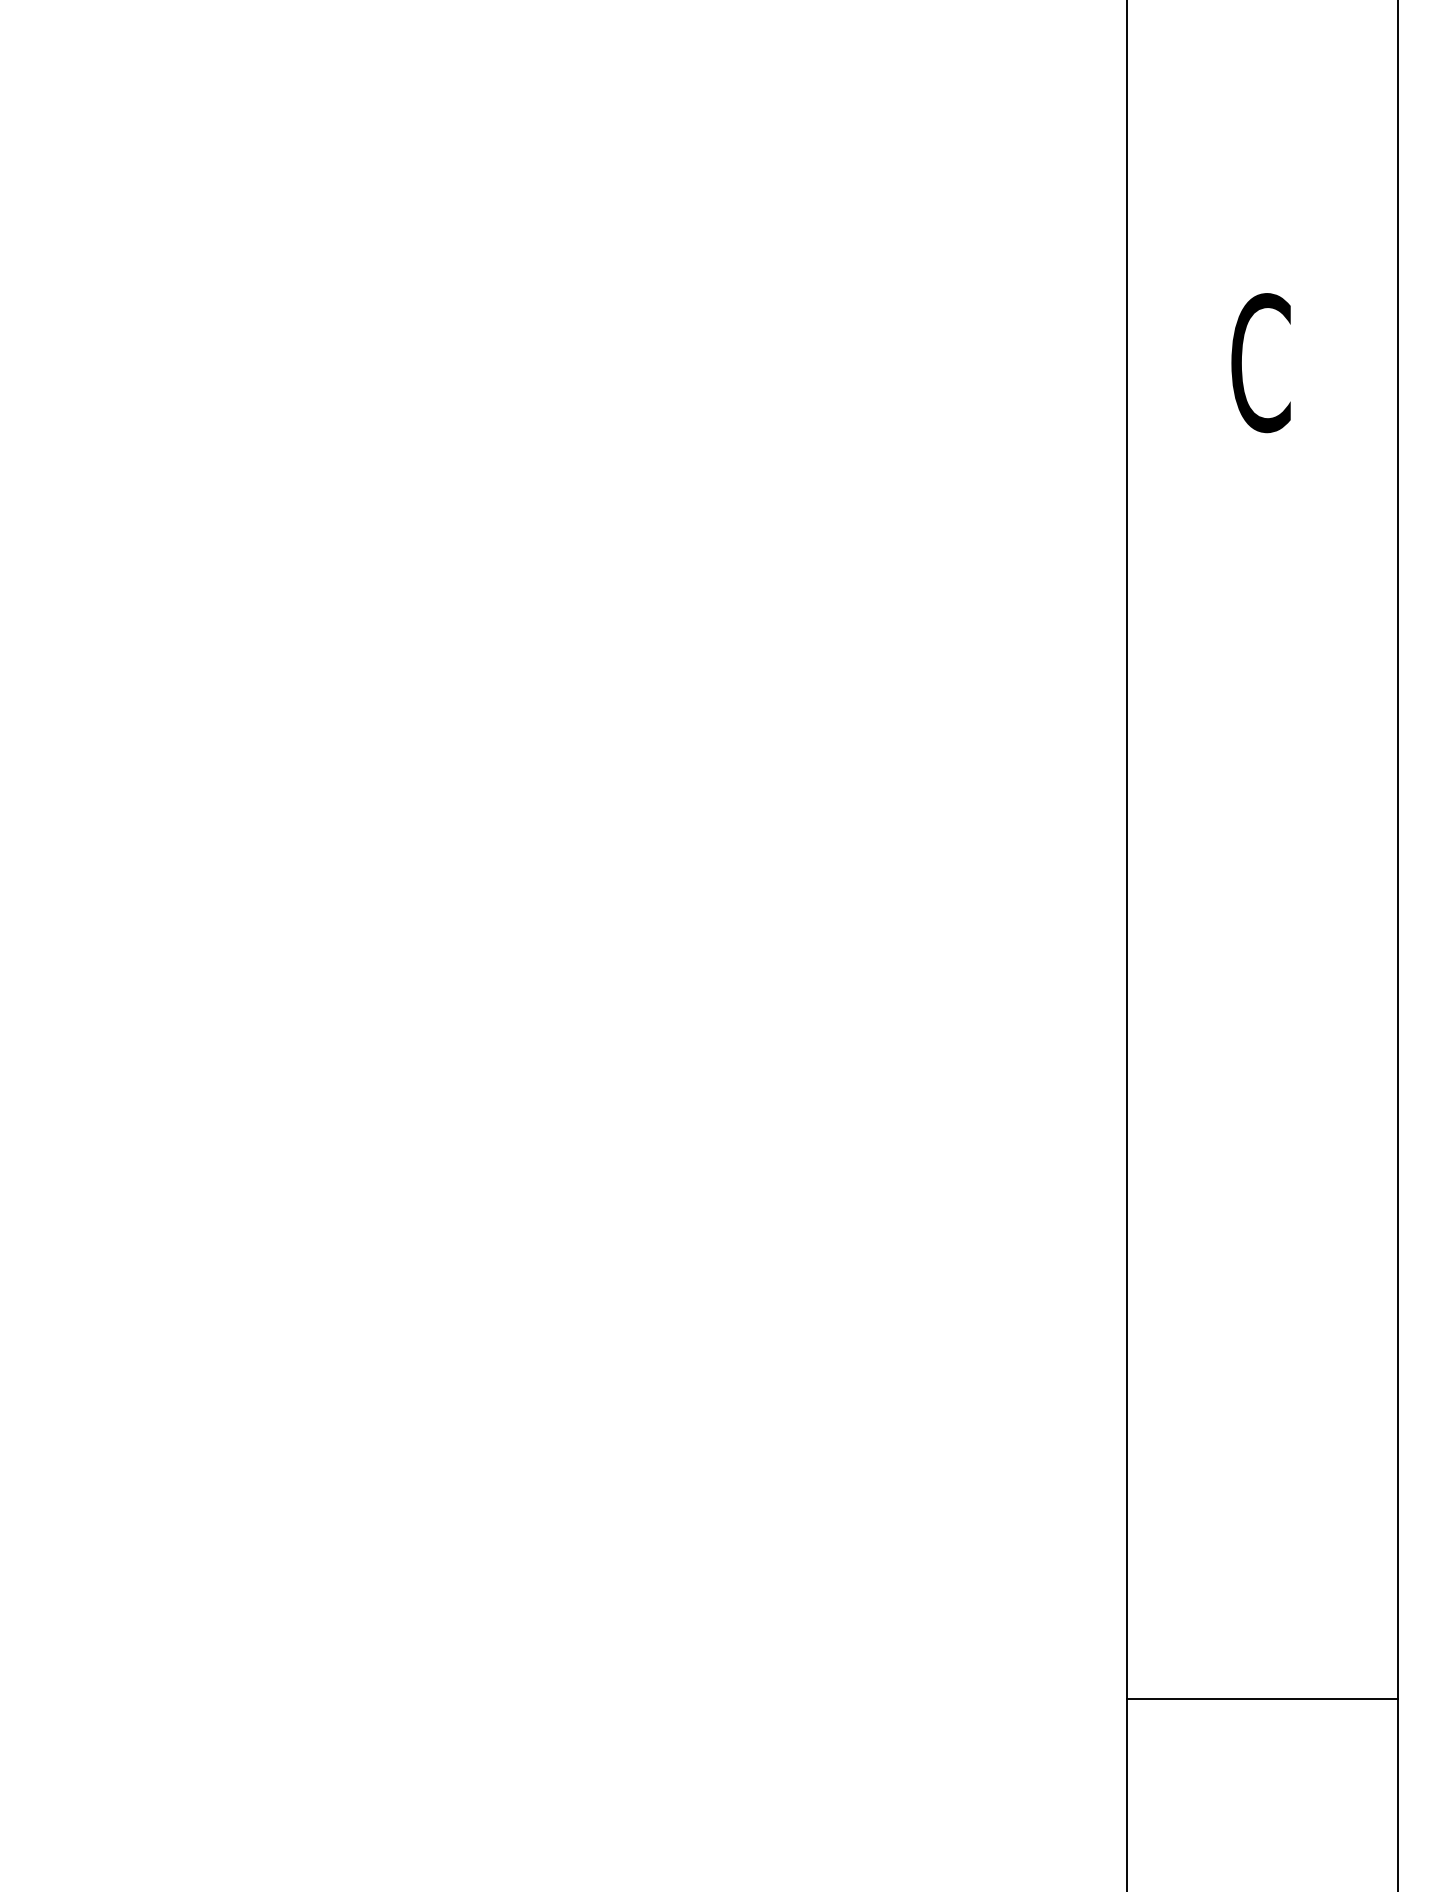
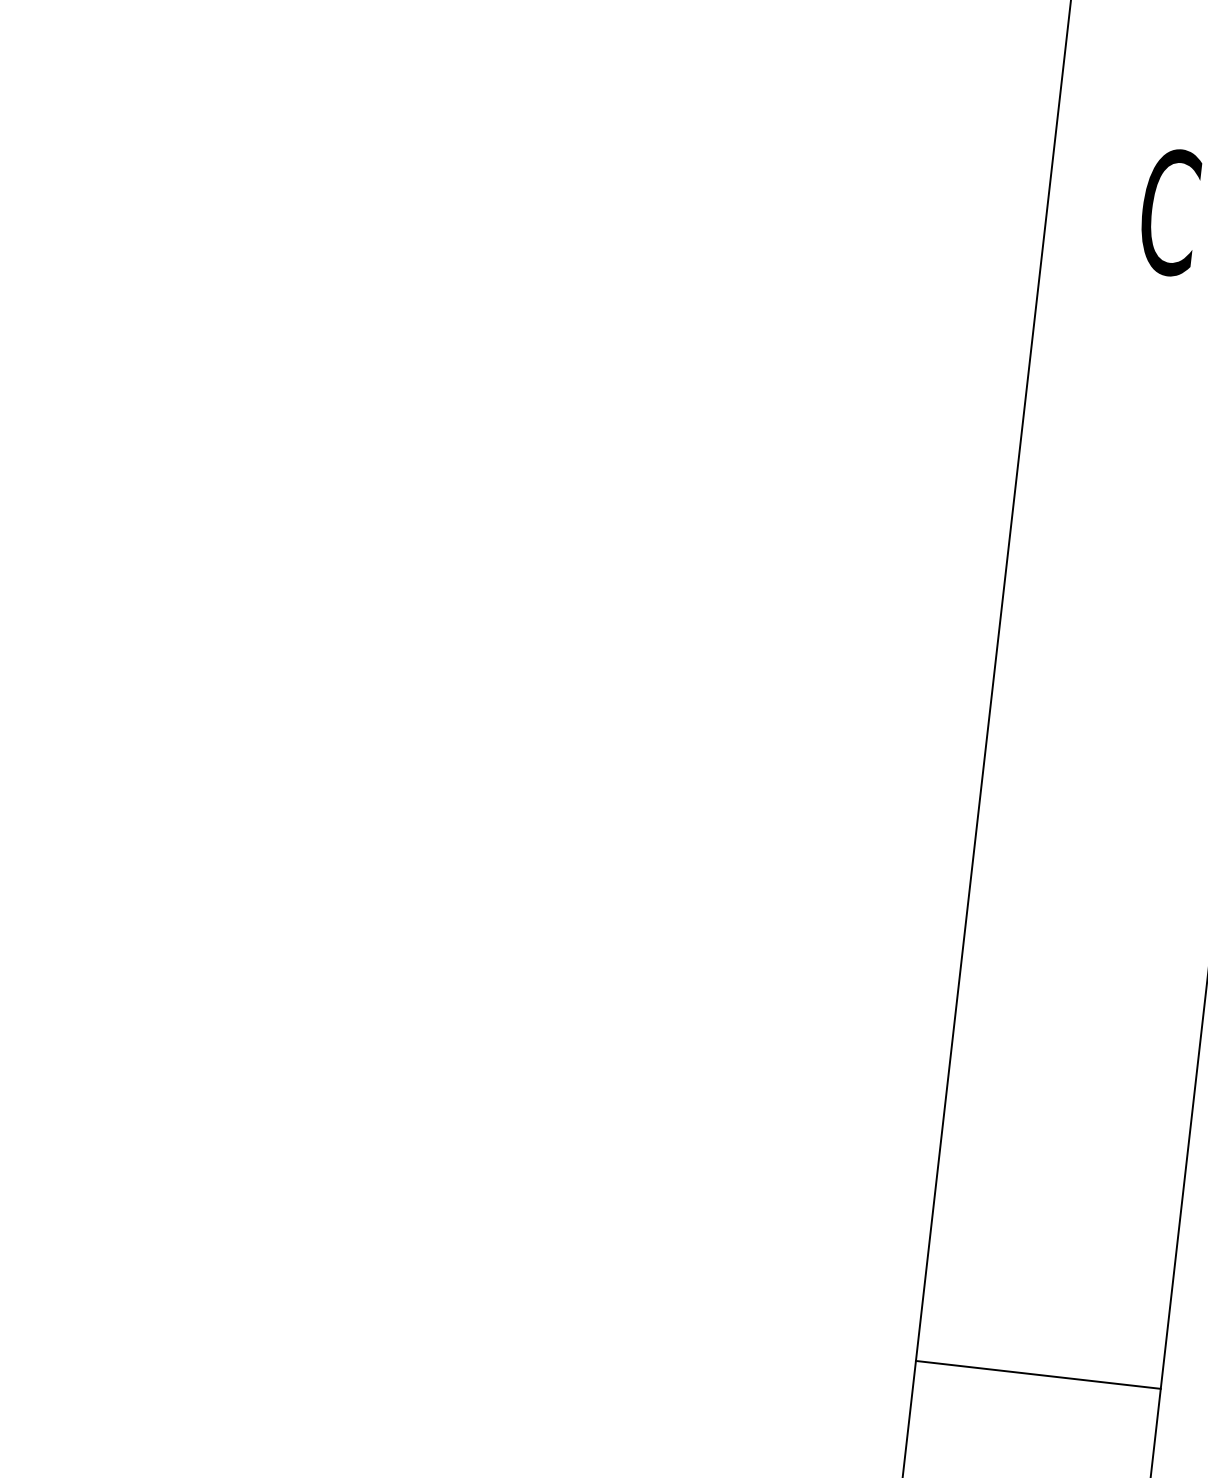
line: (1262, 1699) -> (1038, 1375), moved

